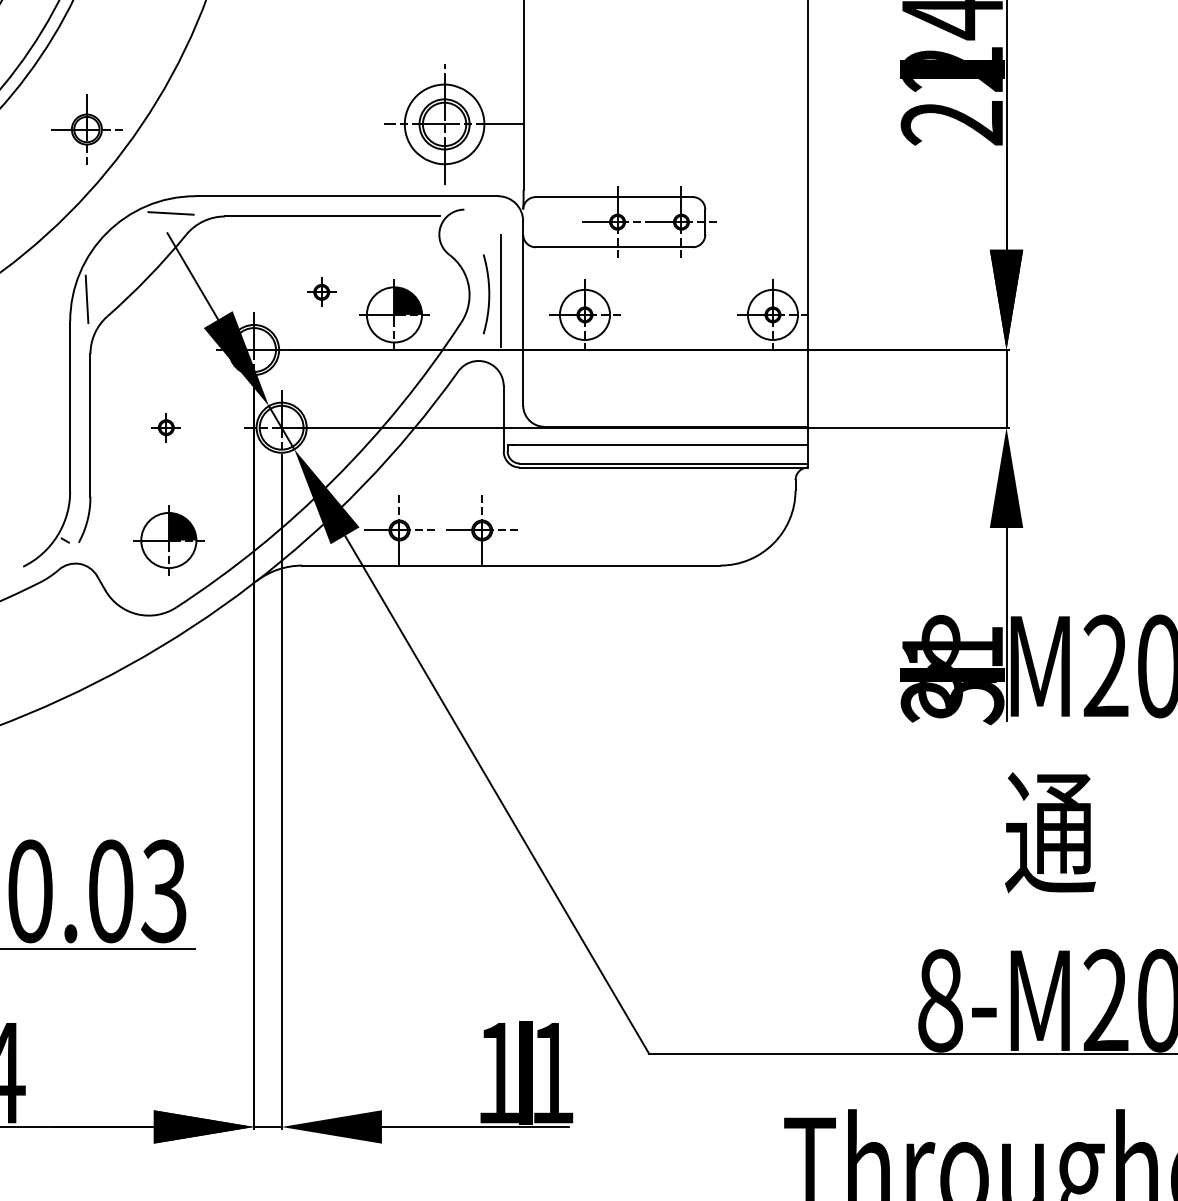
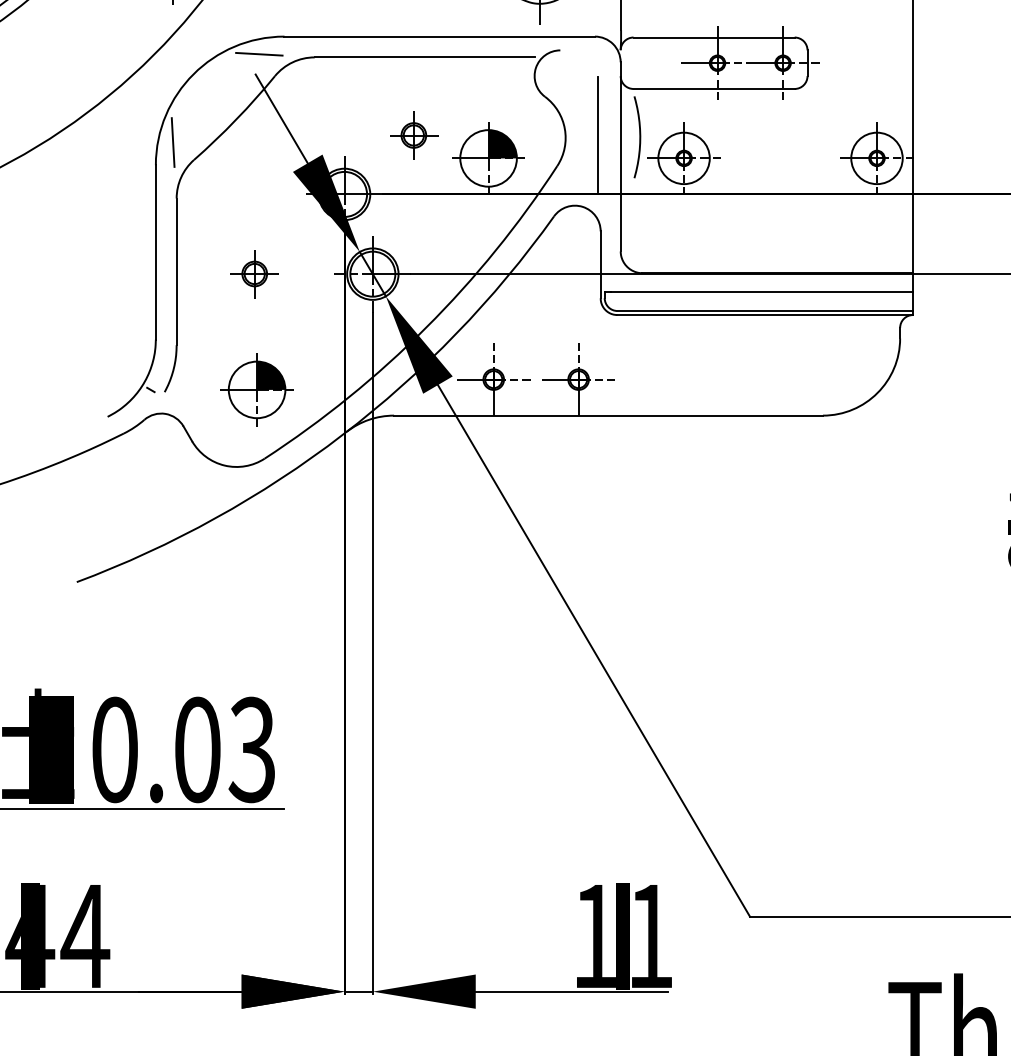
part: (321, 291) -> (413, 134), size x1.6
curve: (488, 294) -> (639, 137), moved
part: (165, 427) -> (253, 273), size x1.6

